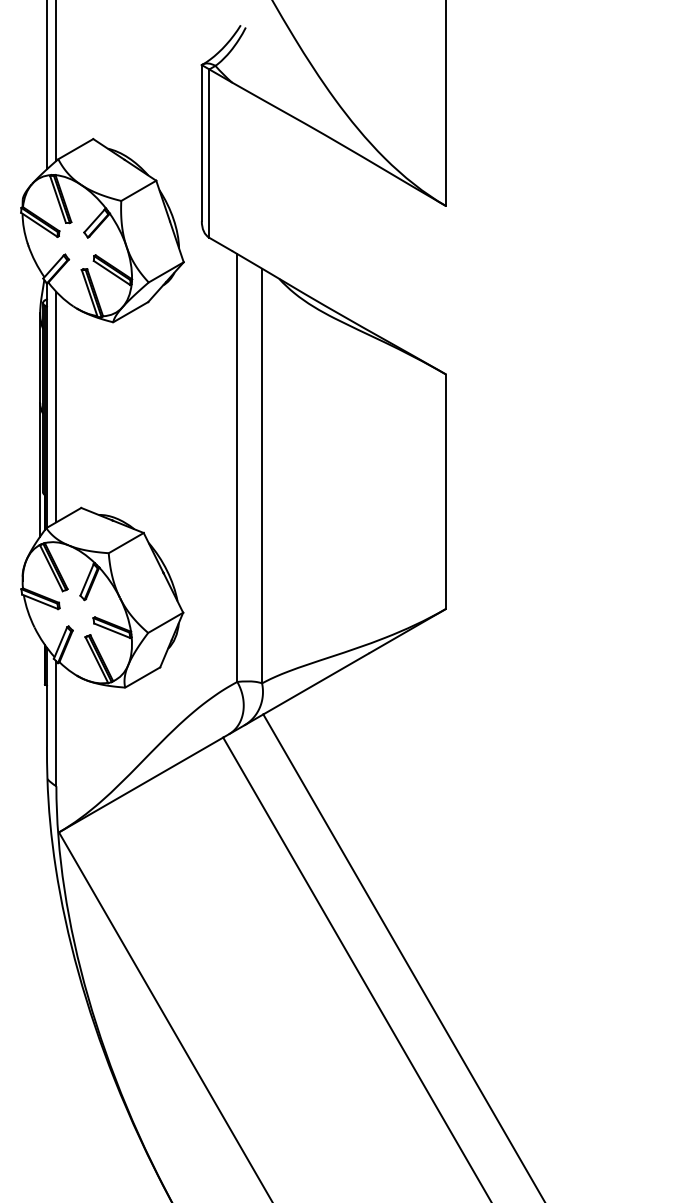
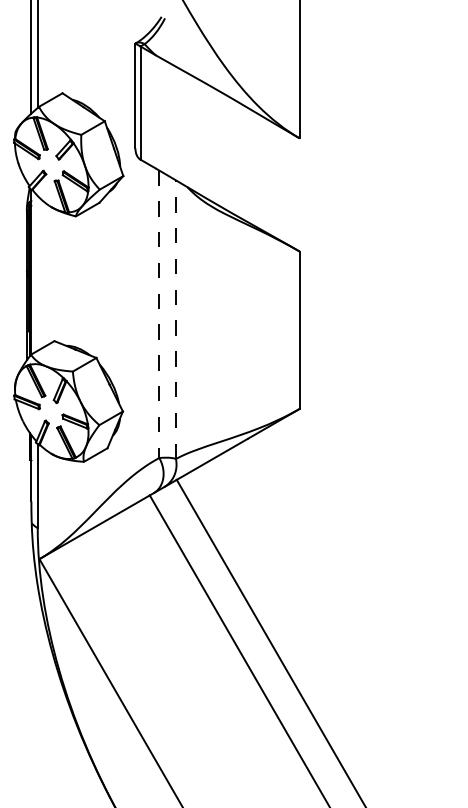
line: (56, 407) -> (37, 273), removed
line: (237, 468) -> (159, 314), solid -> dashed
line: (261, 475) -> (175, 319), solid -> dashed

